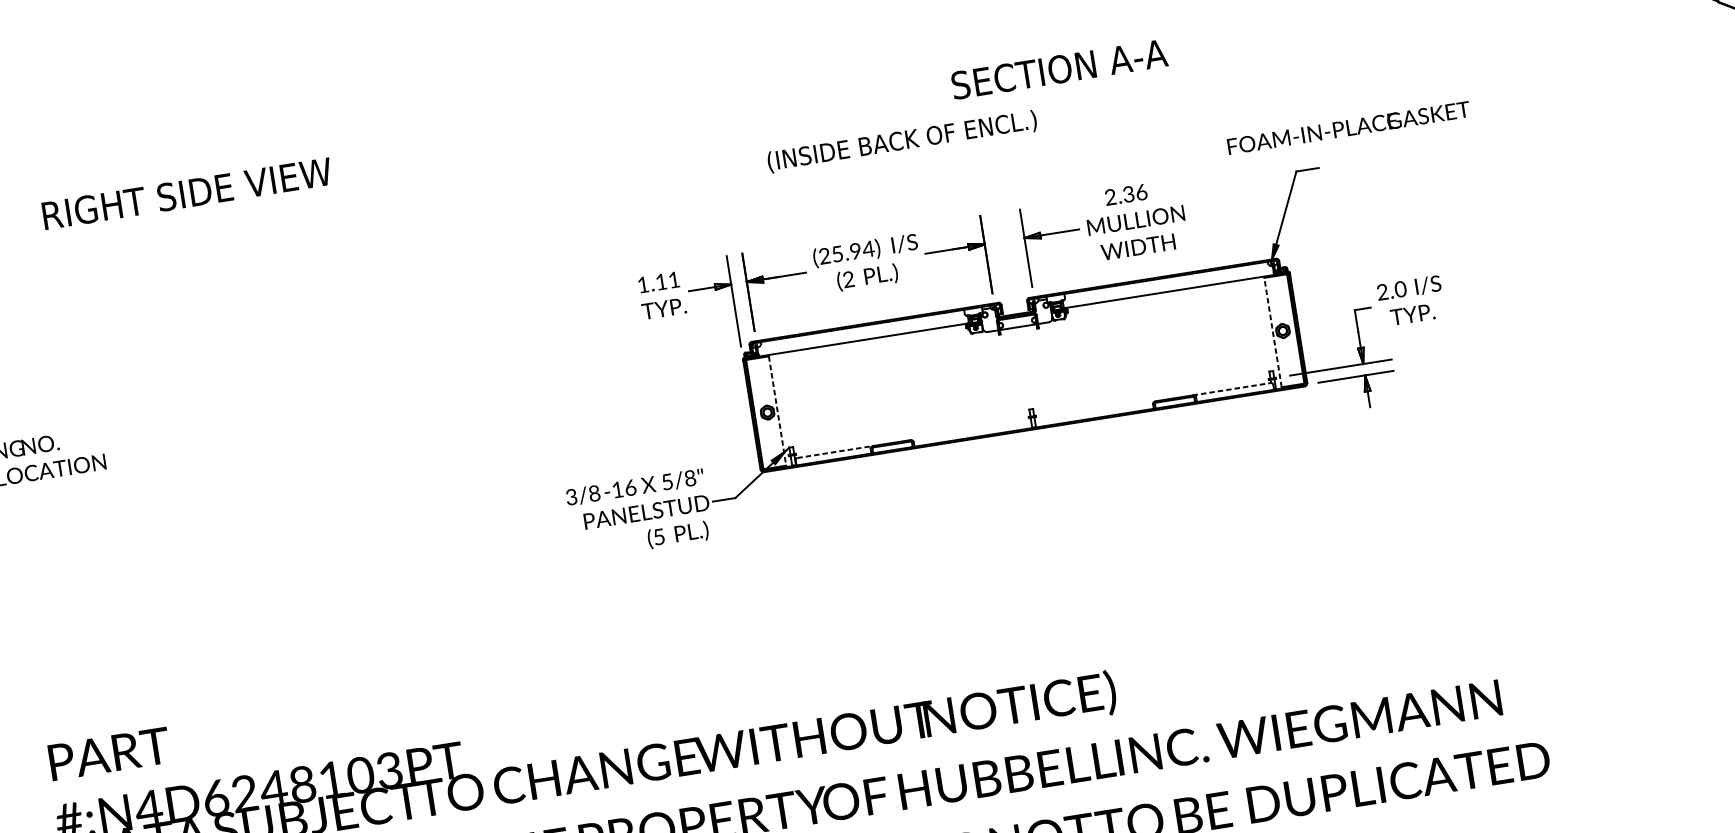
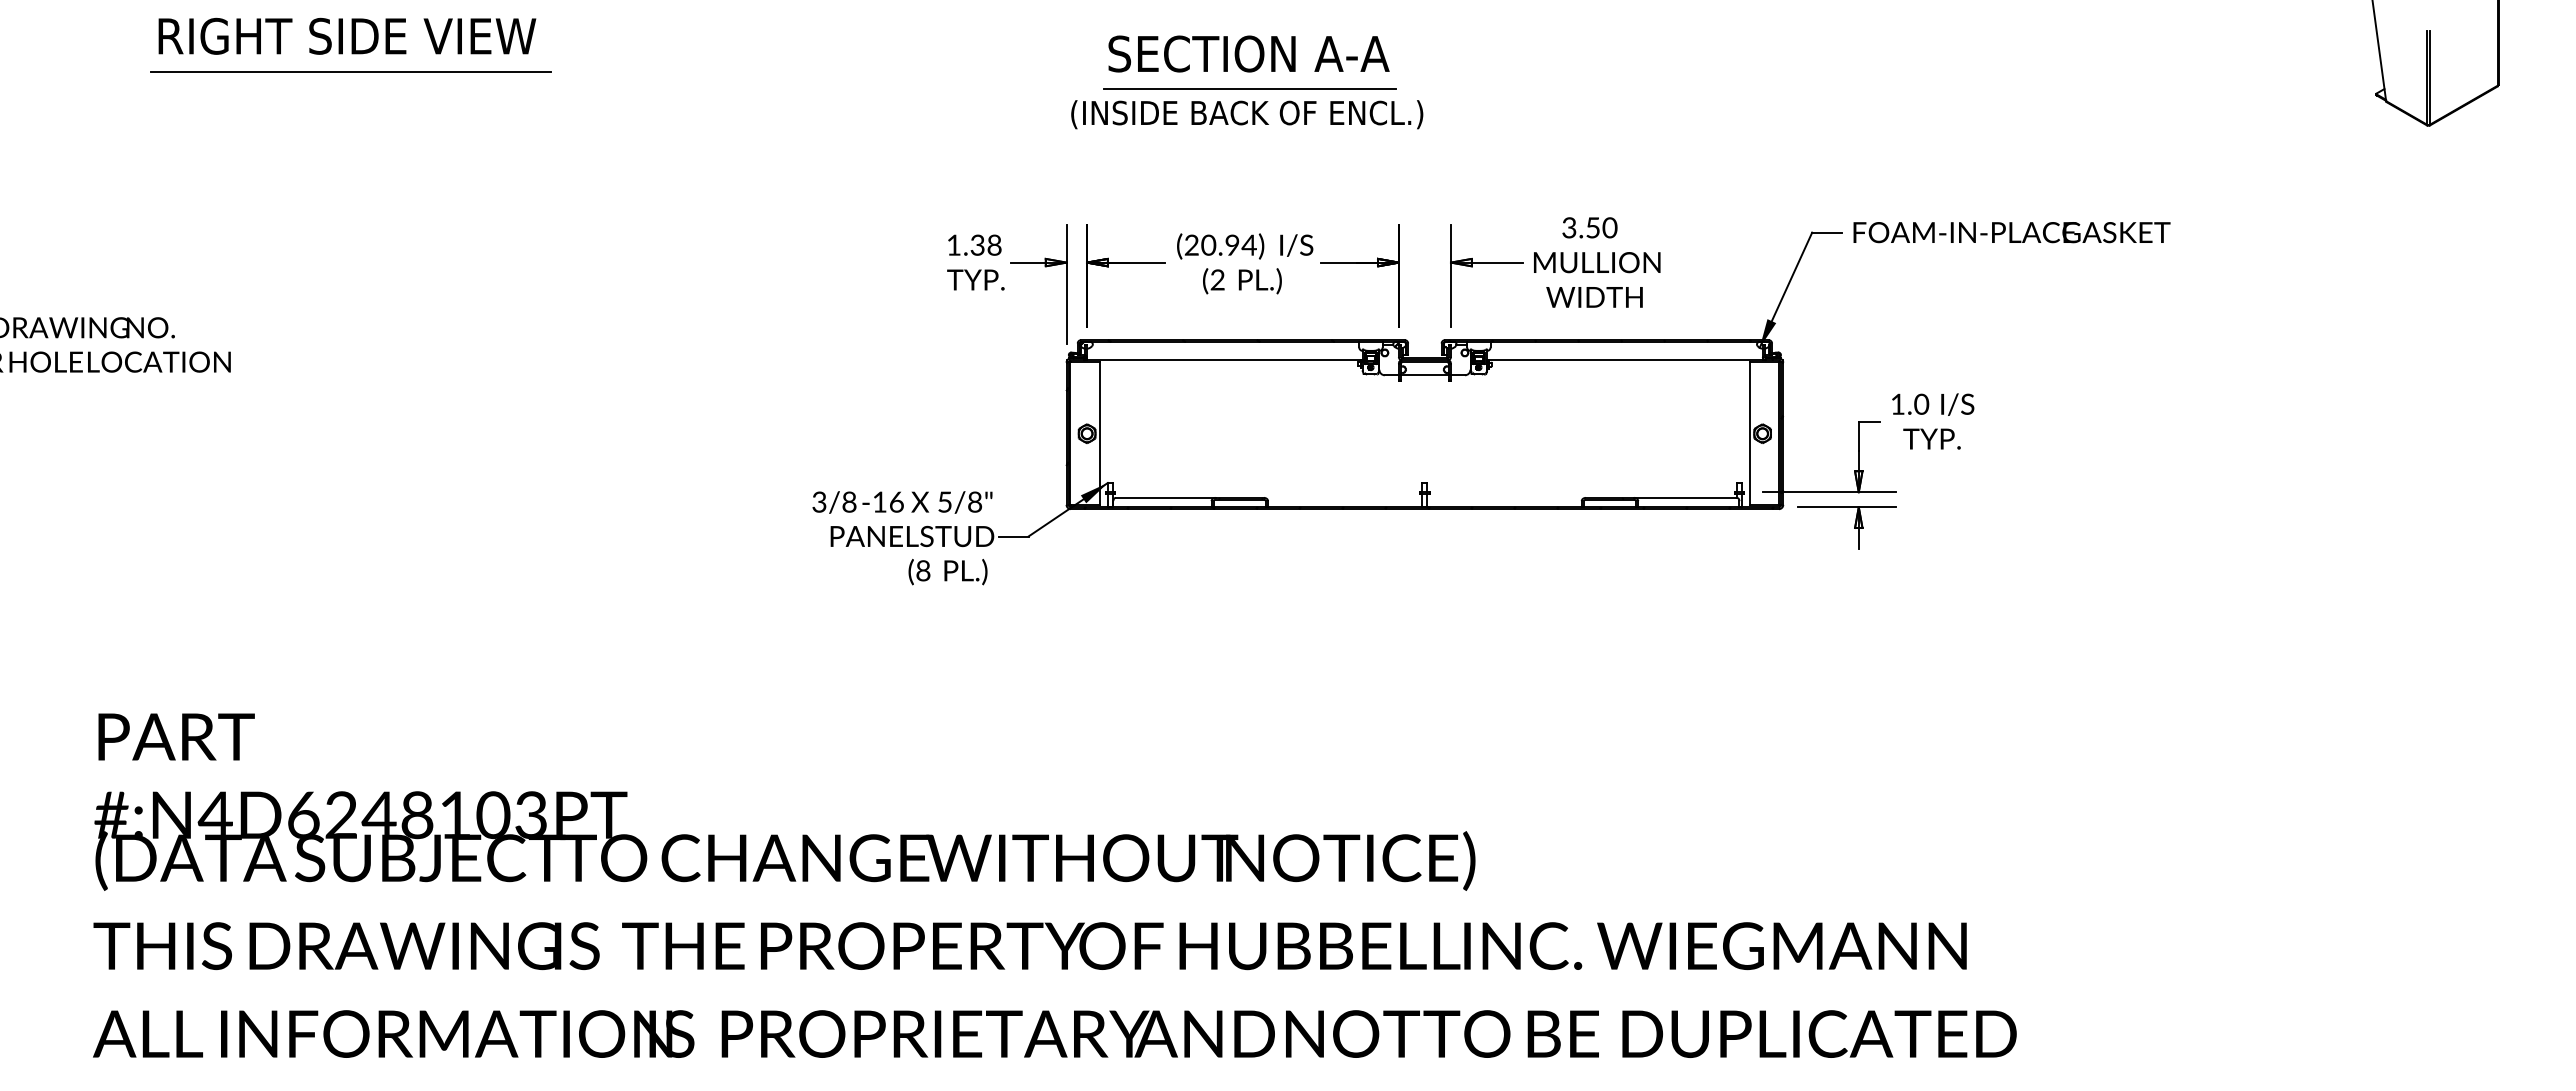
text: (1059, 69) -> (1248, 53), moved
text: (1348, 128) -> (2011, 232), moved
line: (849, 129) -> (1249, 88), added
text: (902, 141) -> (1247, 114), moved
text: (187, 193) -> (347, 35), moved
text: (1125, 194) -> (1589, 227), 2.36 -> 3.50
line: (161, 225) -> (350, 71), added
text: (837, 253) -> (1208, 244), (25.94) -> (20.94)
text: (667, 280) -> (985, 244), 1.11 -> 1.38
text: (1382, 291) -> (1897, 403), 2.0 -> 1.0
line: (1272, 332) -> (1749, 433), dashed -> solid
line: (1232, 388) -> (1686, 497), dashed -> solid
line: (777, 410) -> (1100, 433), dashed -> solid
line: (835, 451) -> (1165, 497), dashed -> solid
text: (659, 536) -> (923, 570), (5 -> (8

